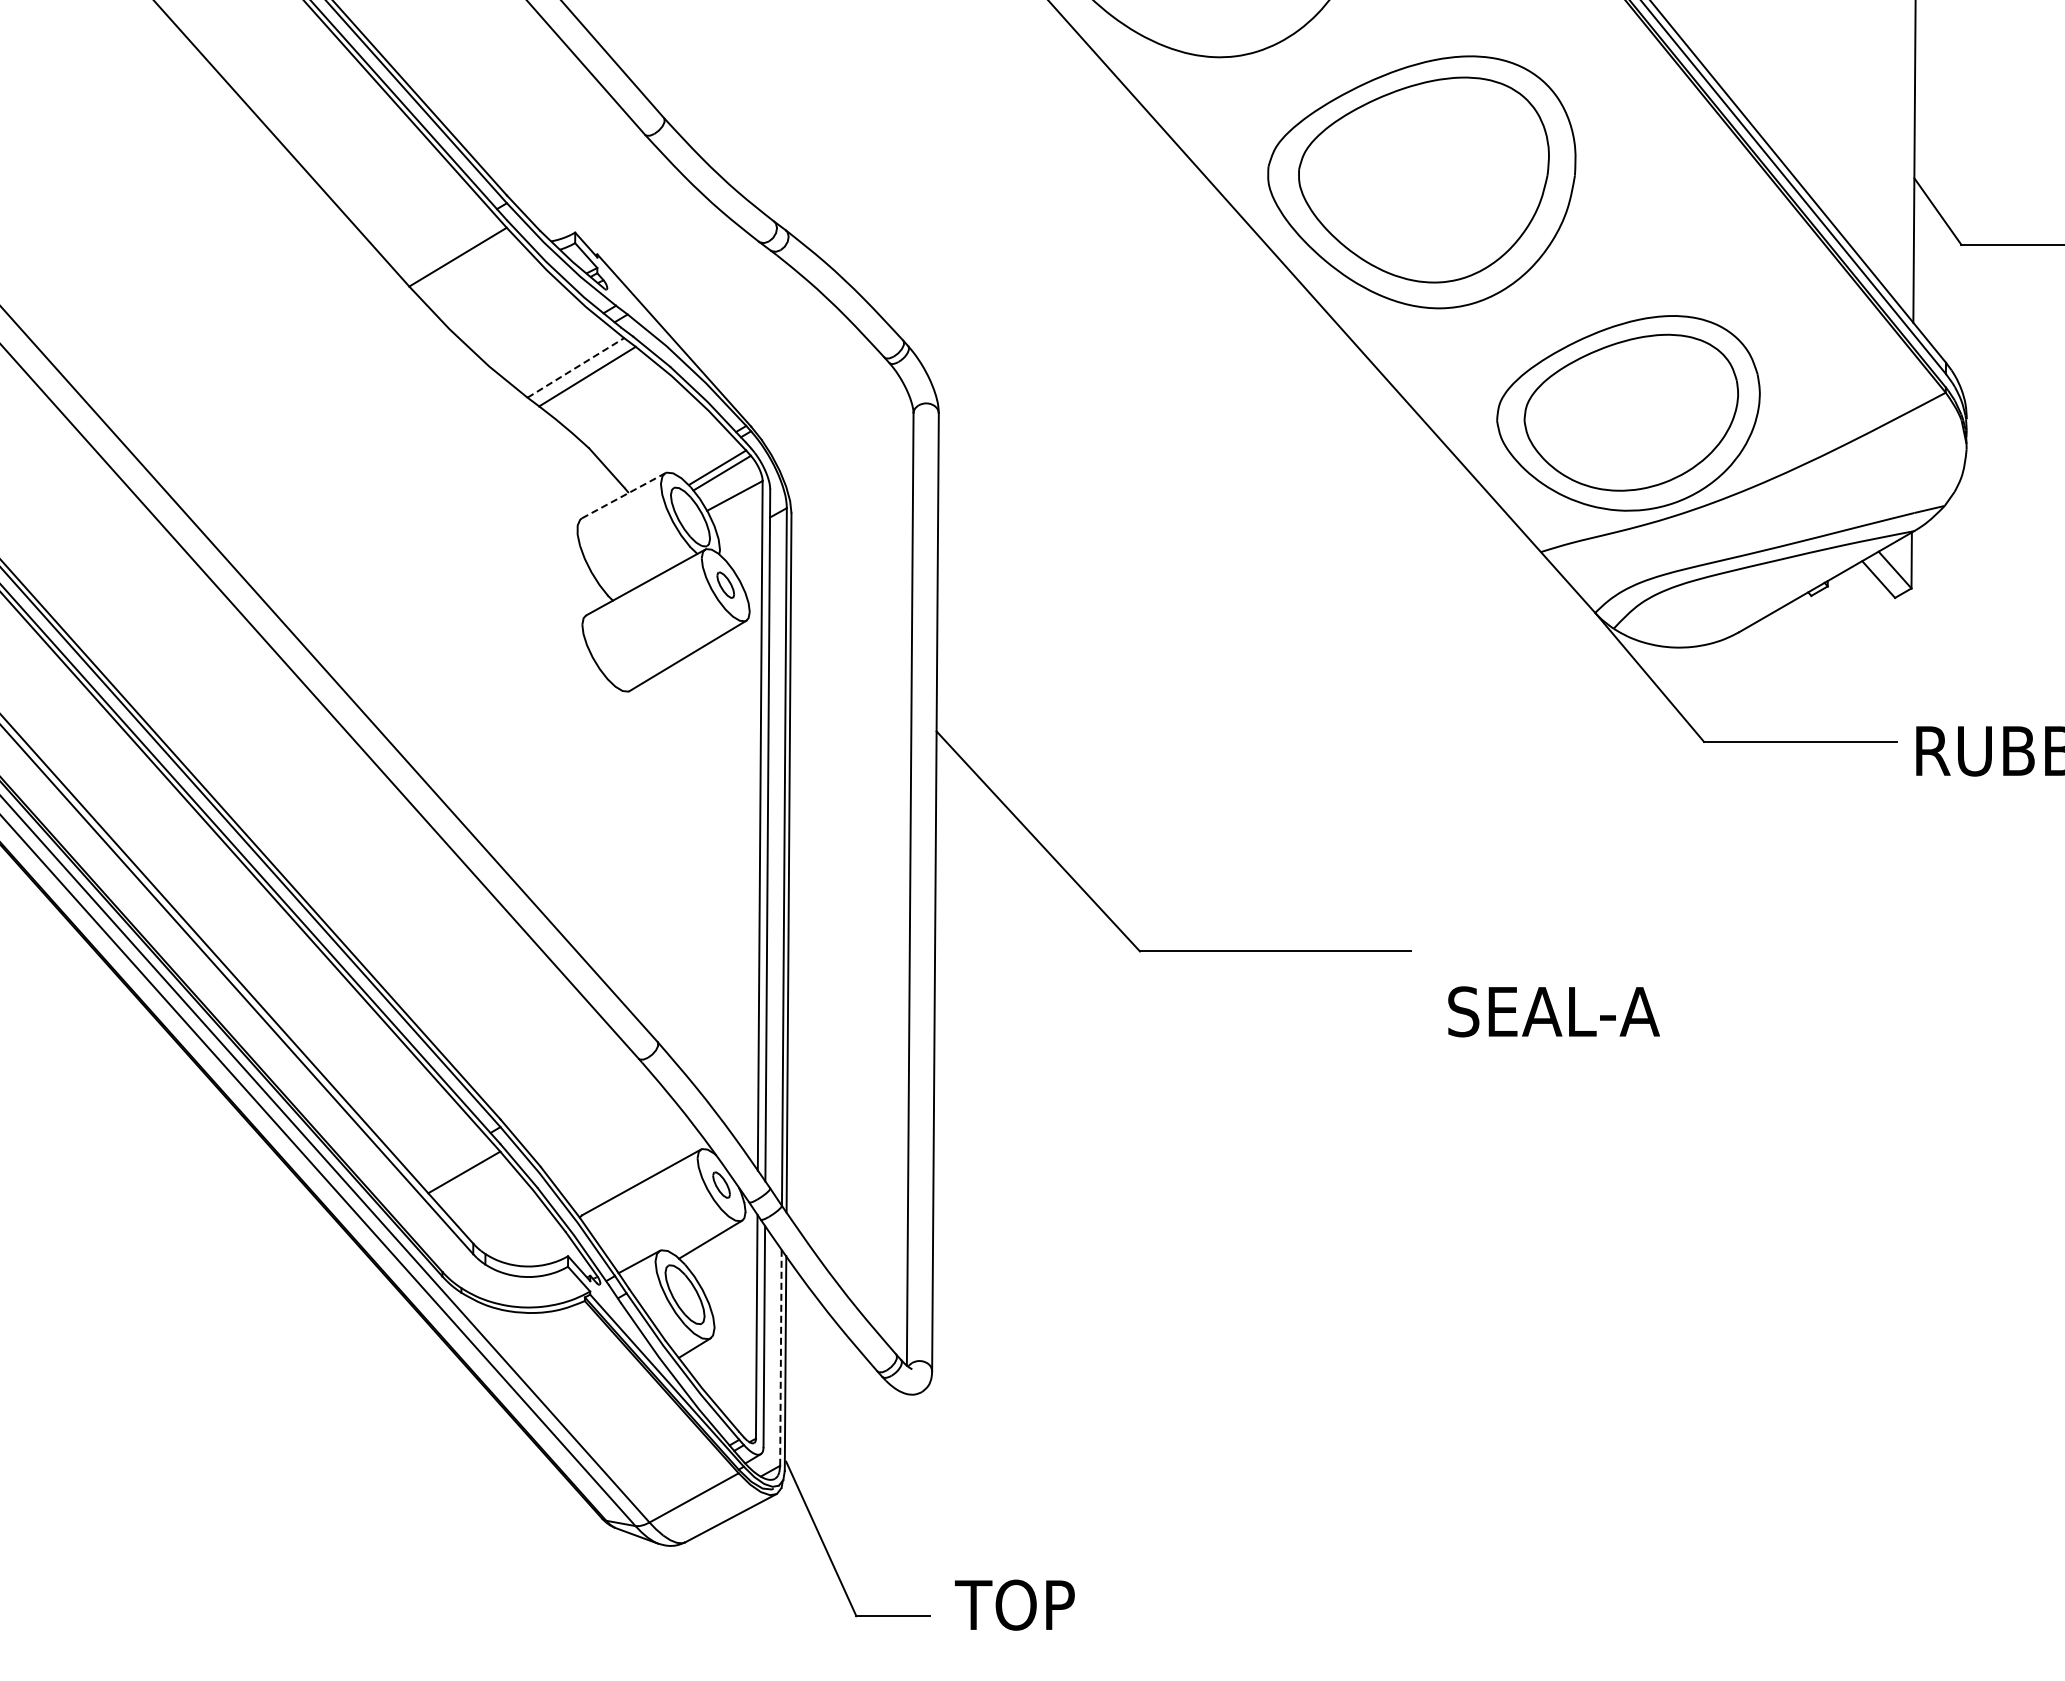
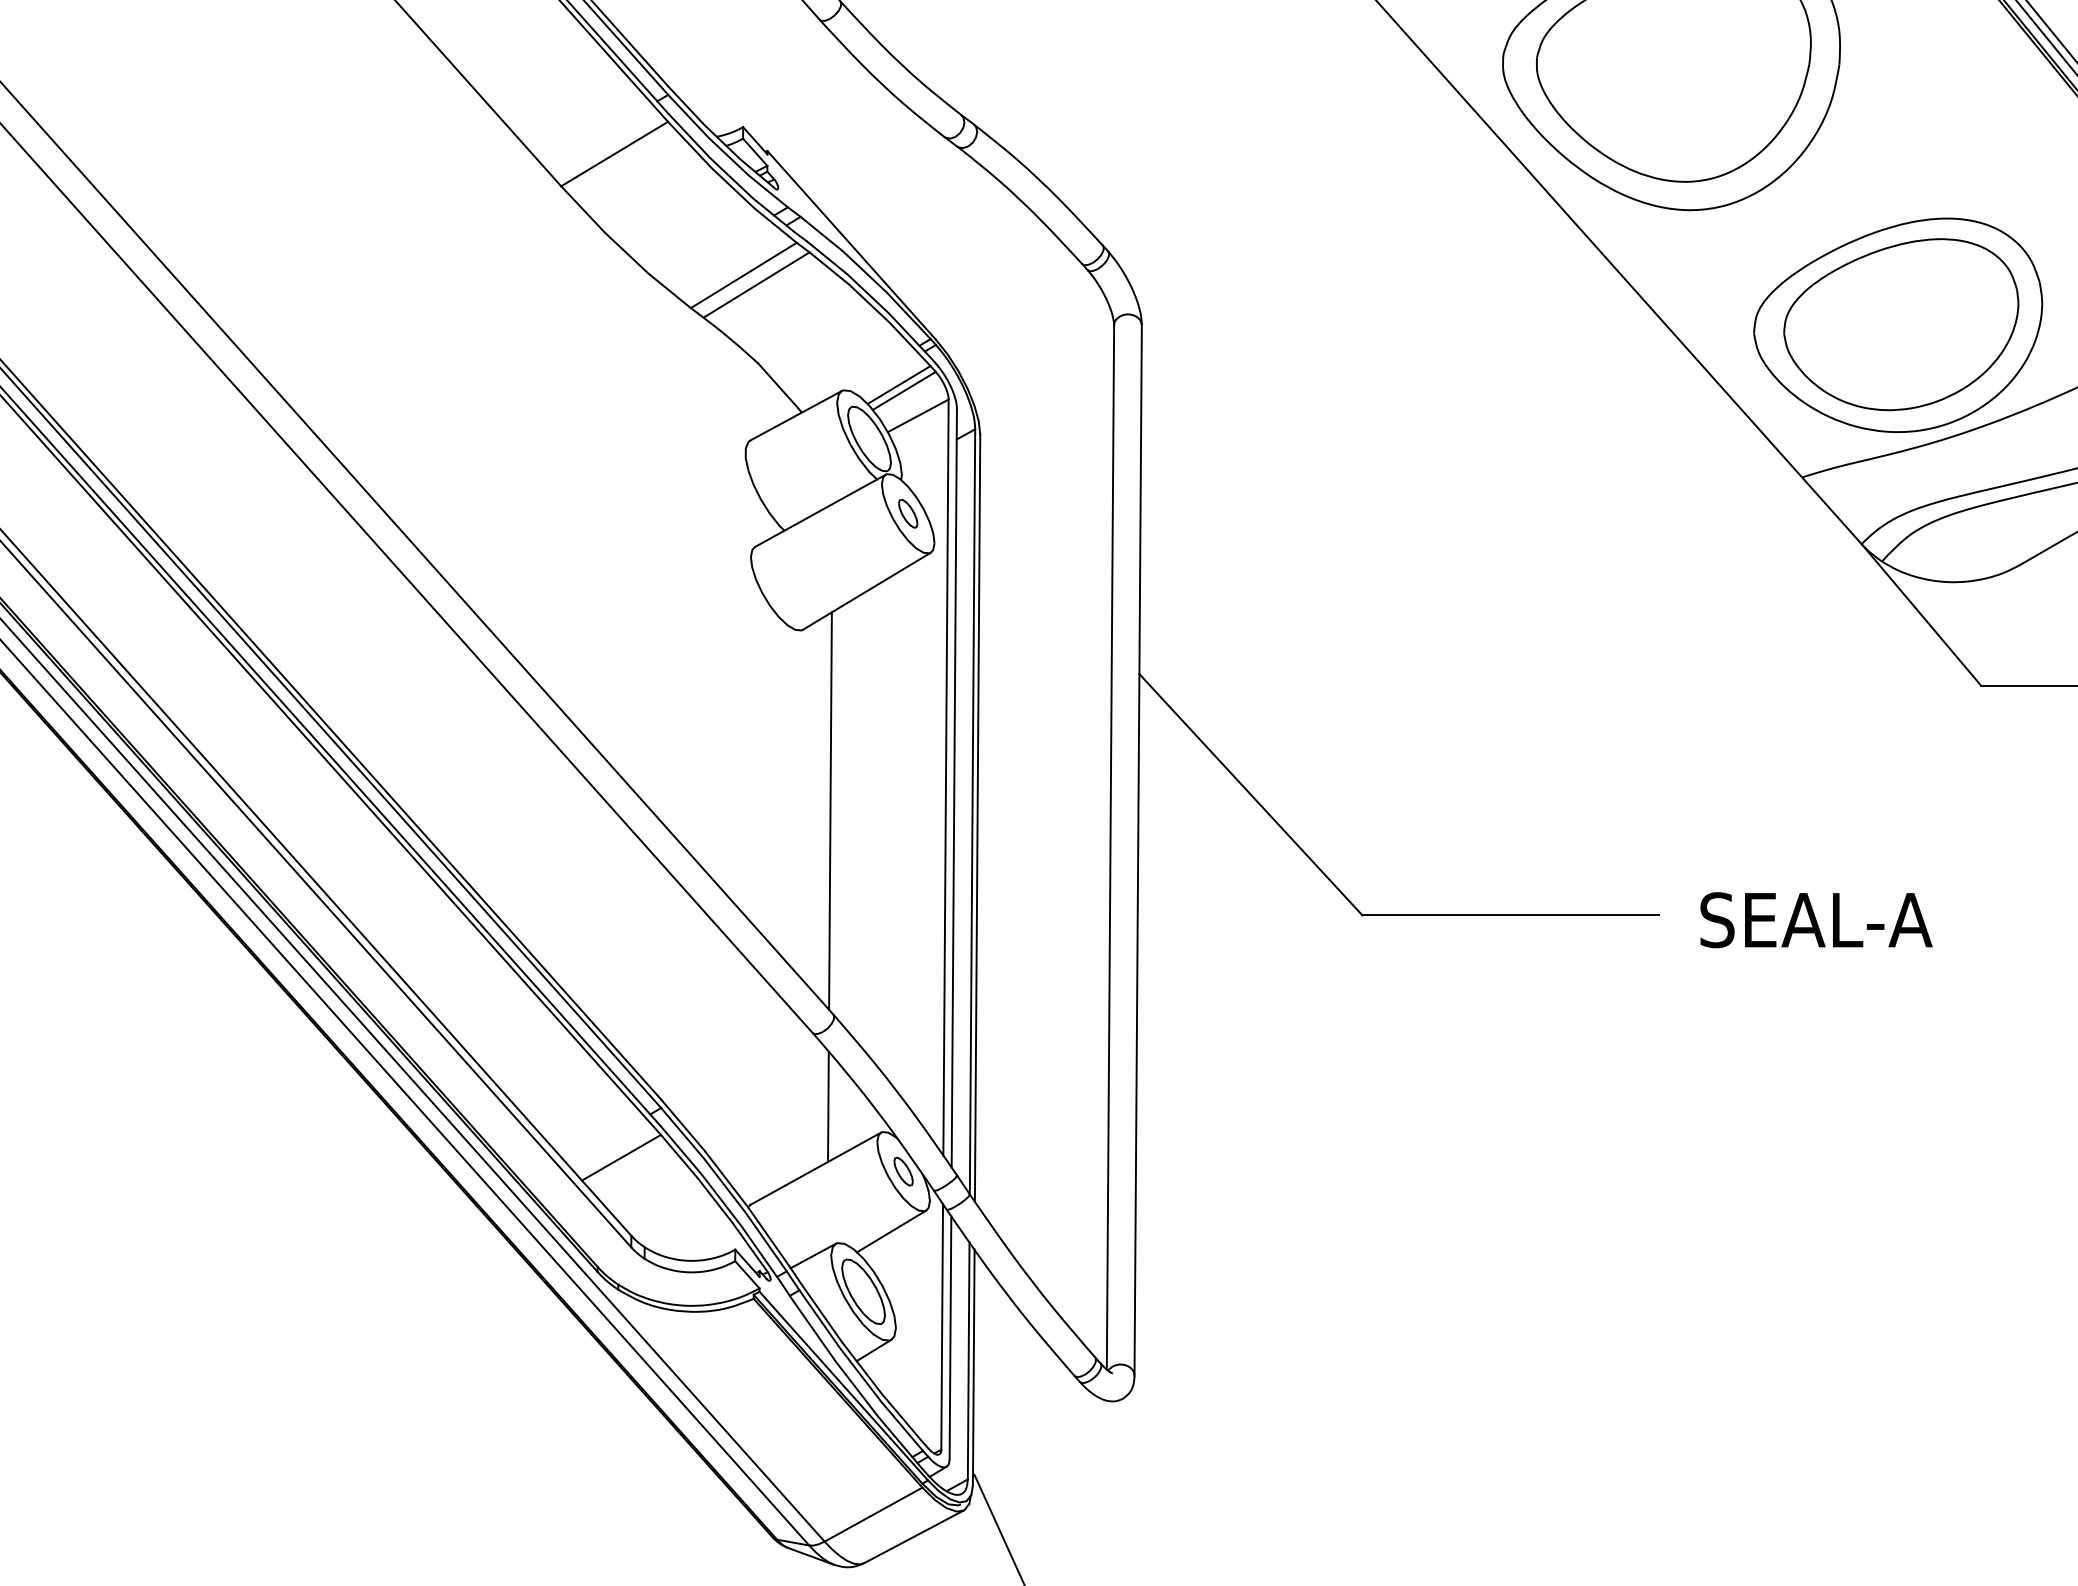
line: (575, 367) -> (743, 275), dashed -> solid
line: (624, 495) -> (797, 415), dashed -> solid
line: (654, 856) -> (830, 811), added
text: (1553, 1011) -> (1815, 919), moved
line: (652, 1126) -> (827, 1107), added
line: (780, 1357) -> (968, 1360), dashed -> solid

